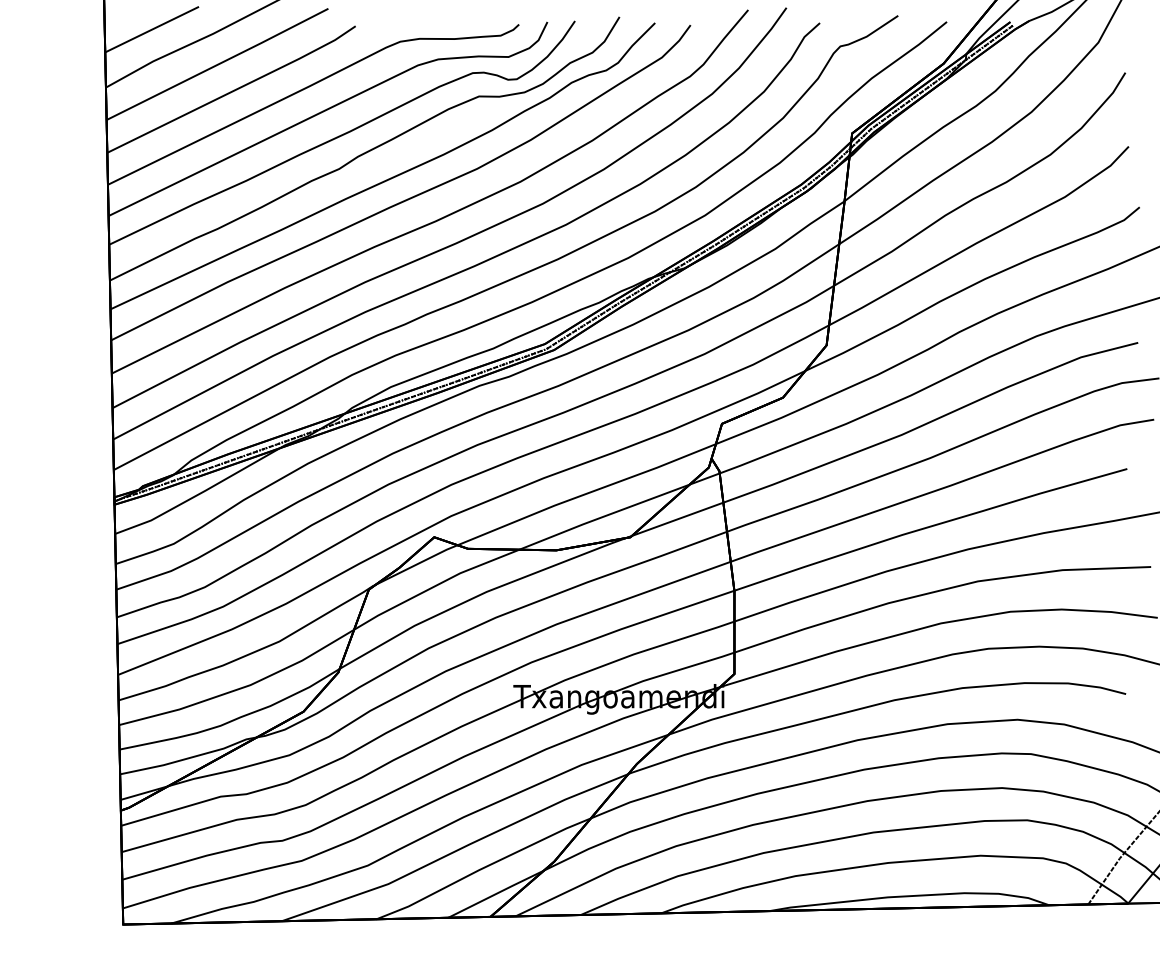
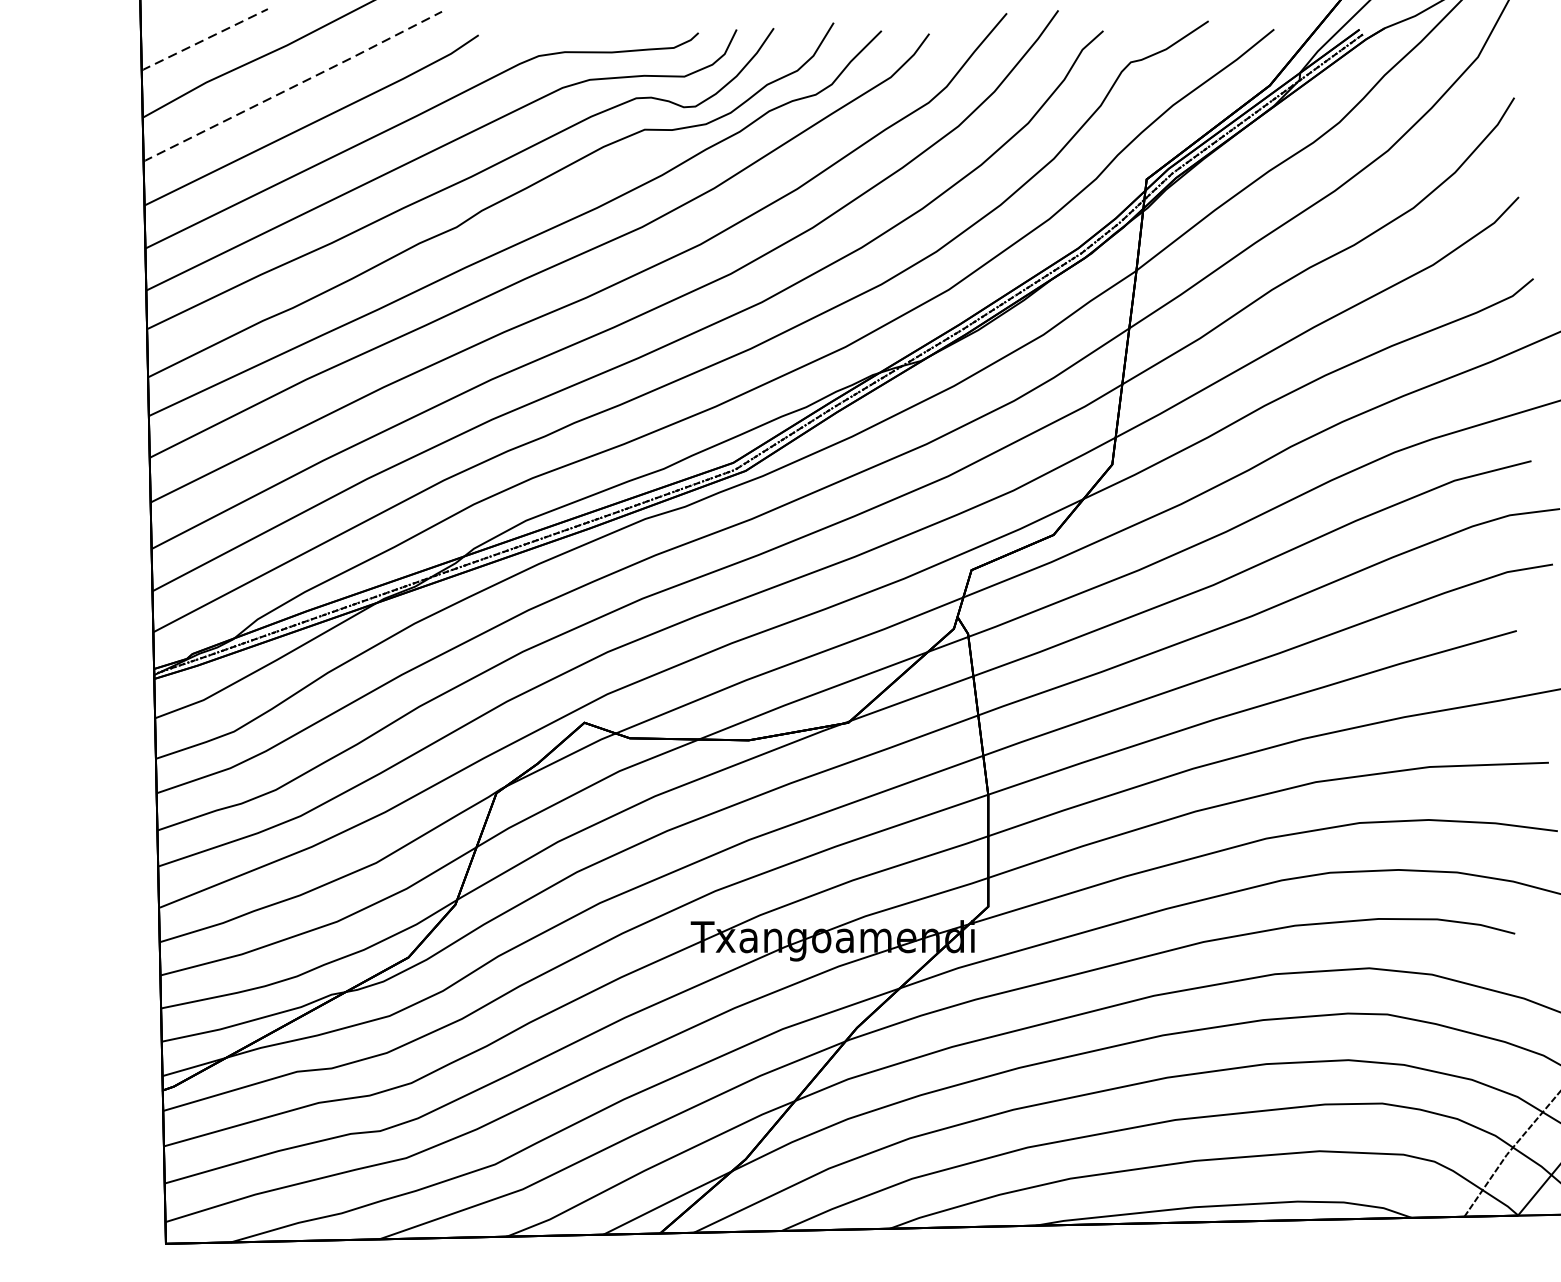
line: (151, 29) -> (203, 39), solid -> dashed
line: (217, 64) -> (292, 86), solid -> dashed

